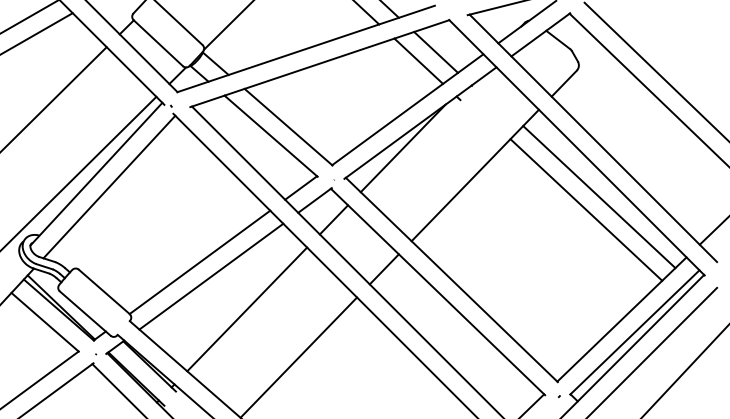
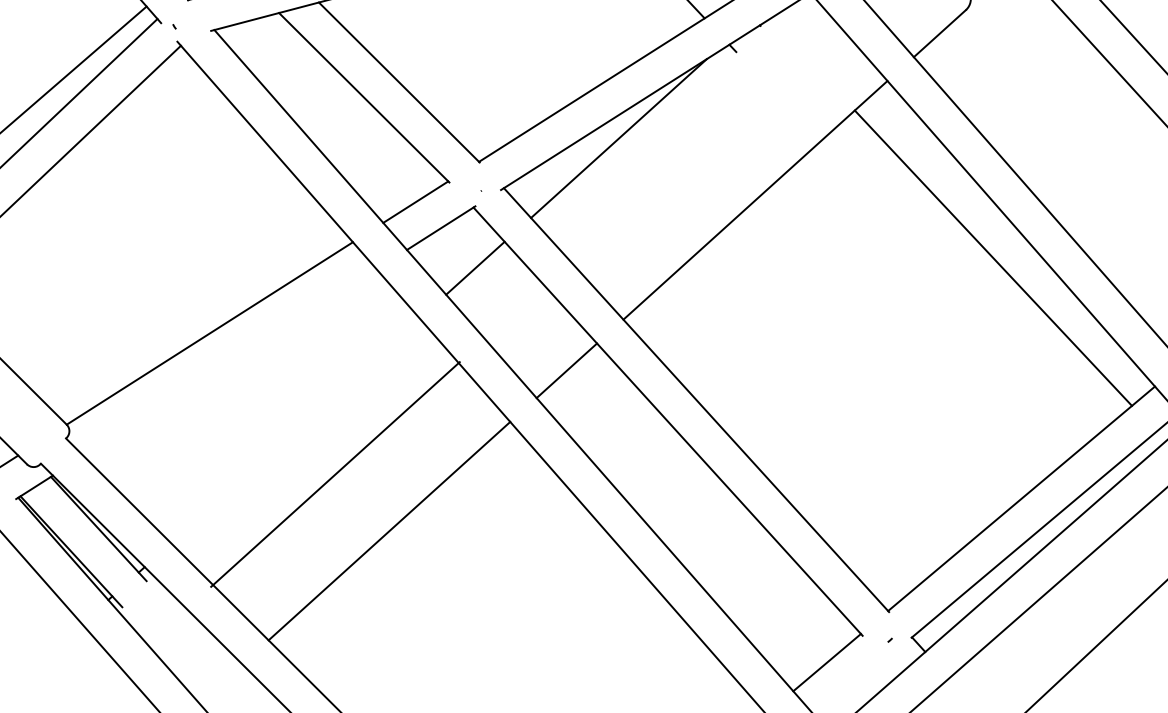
line: (586, 209) -> (966, 280), removed
line: (211, 276) -> (230, 362), removed
line: (247, 309) -> (336, 474), moved

